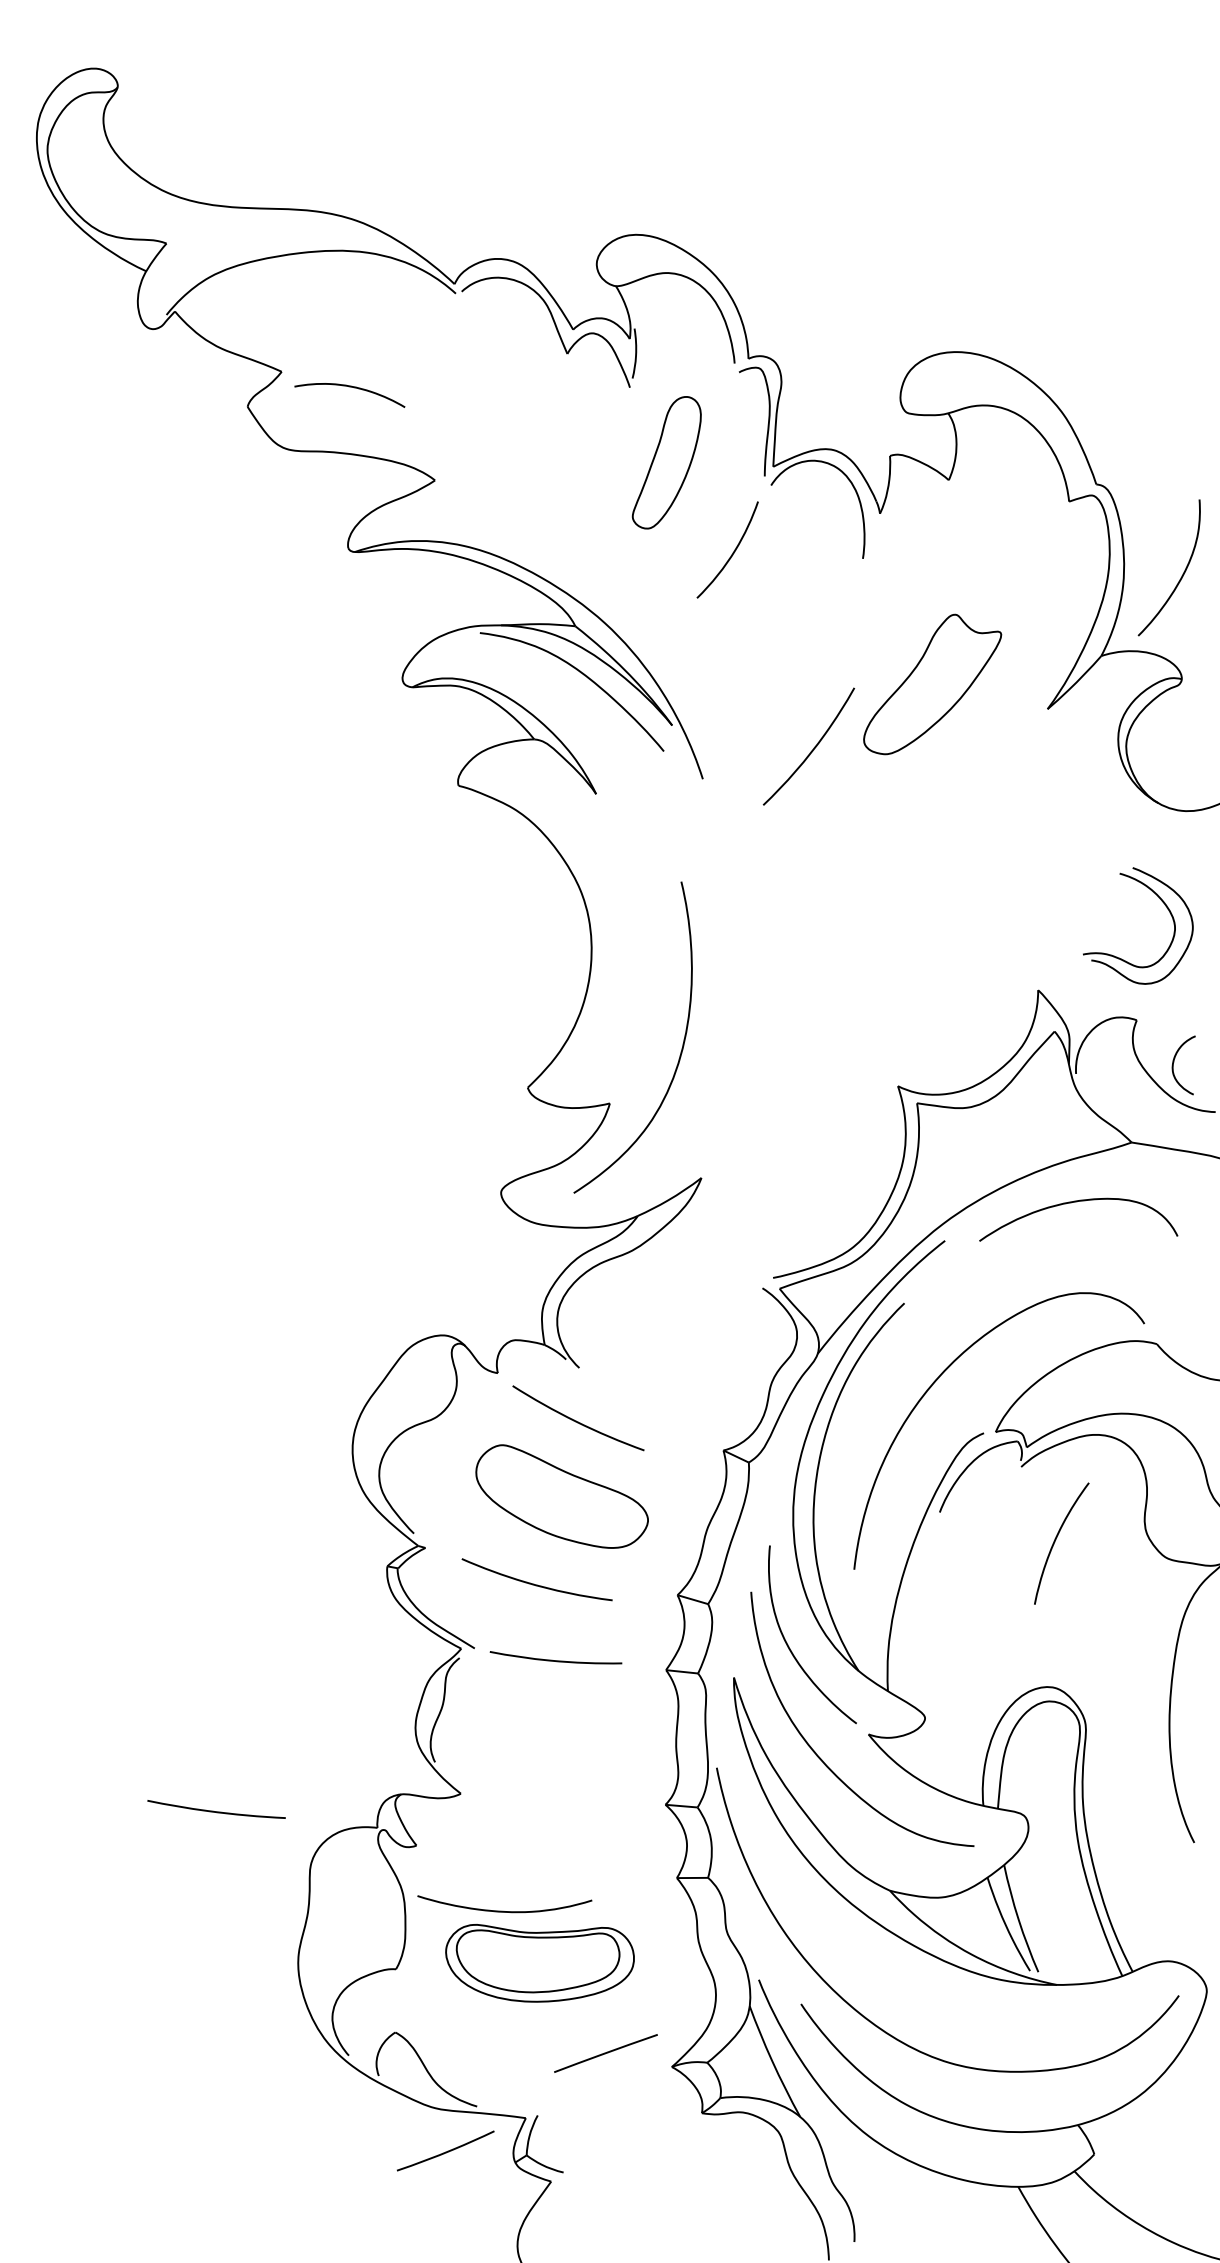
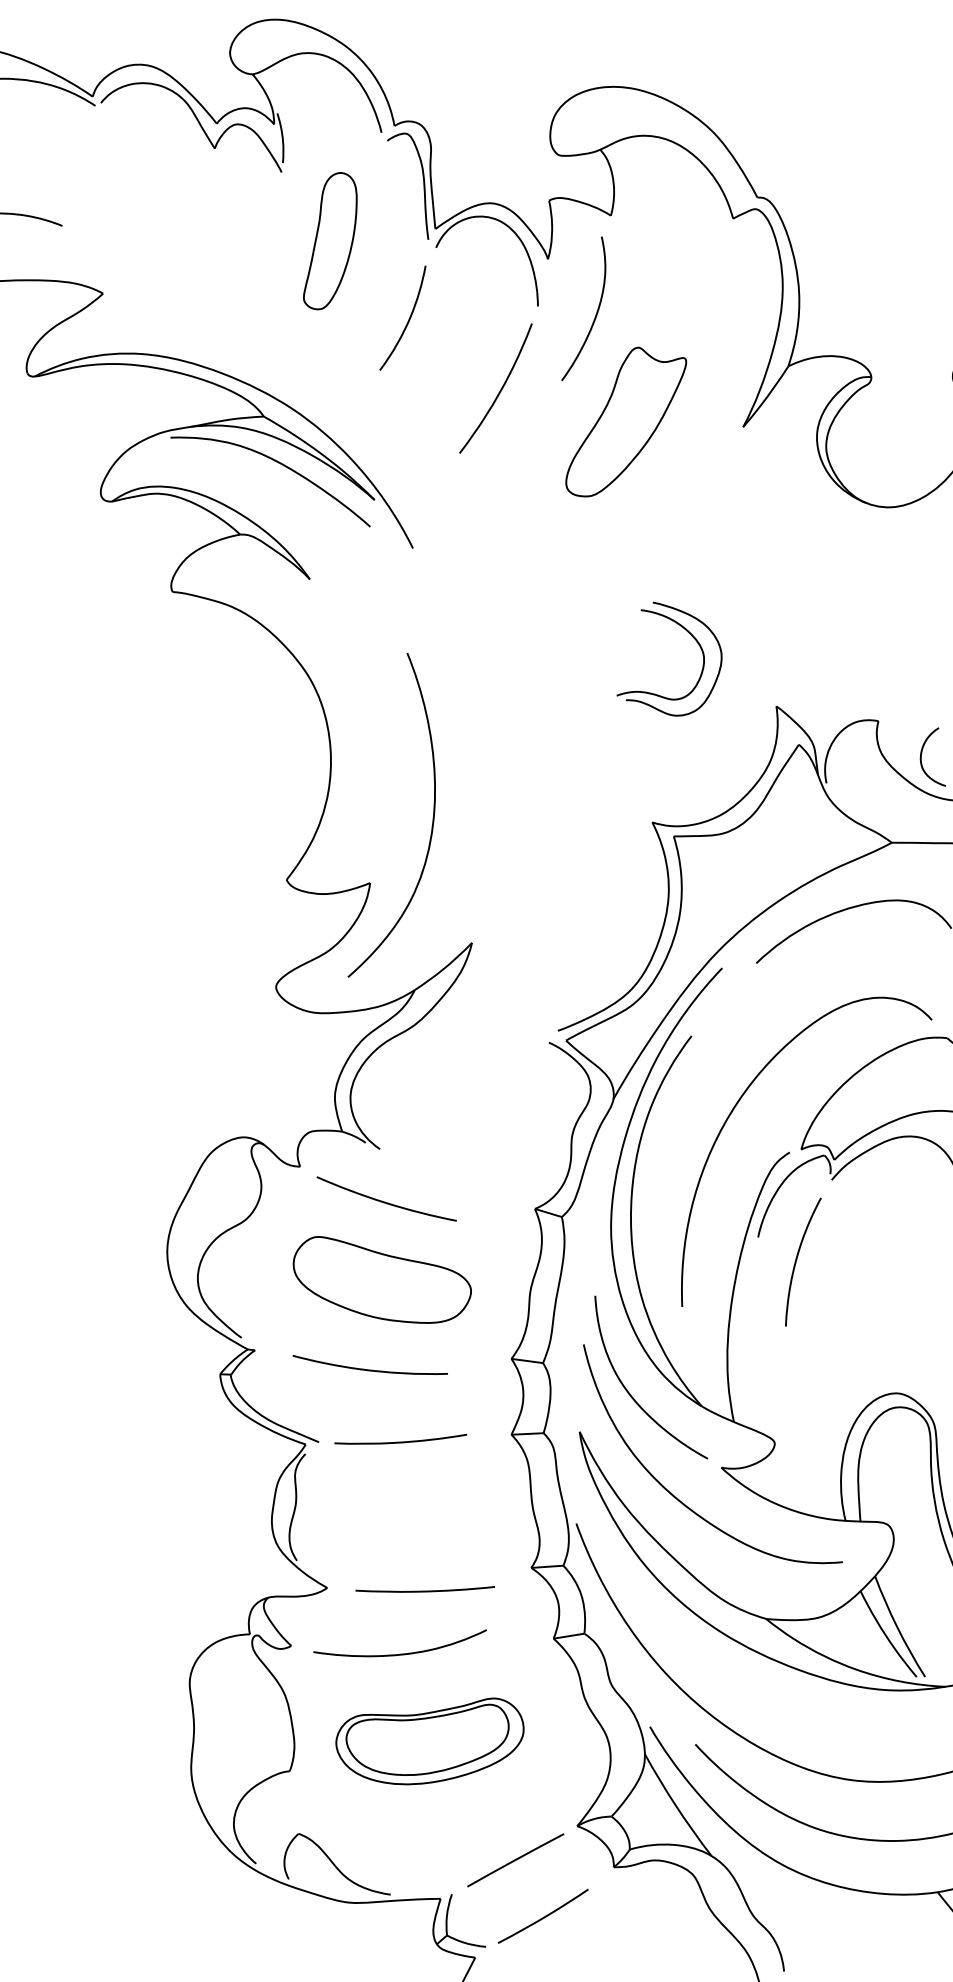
curve: (1182, 573) -> (596, 312), moved
curve: (812, 749) -> (499, 390), moved
part: (1165, 906) -> (691, 635), moved
curve: (1055, 1542) -> (796, 1261), moved
curve: (216, 1811) -> (425, 1590), moved
curve: (503, 1910) -> (400, 1653), moved
line: (605, 2053) -> (515, 1860), moved
curve: (445, 2151) -> (543, 1916), moved

